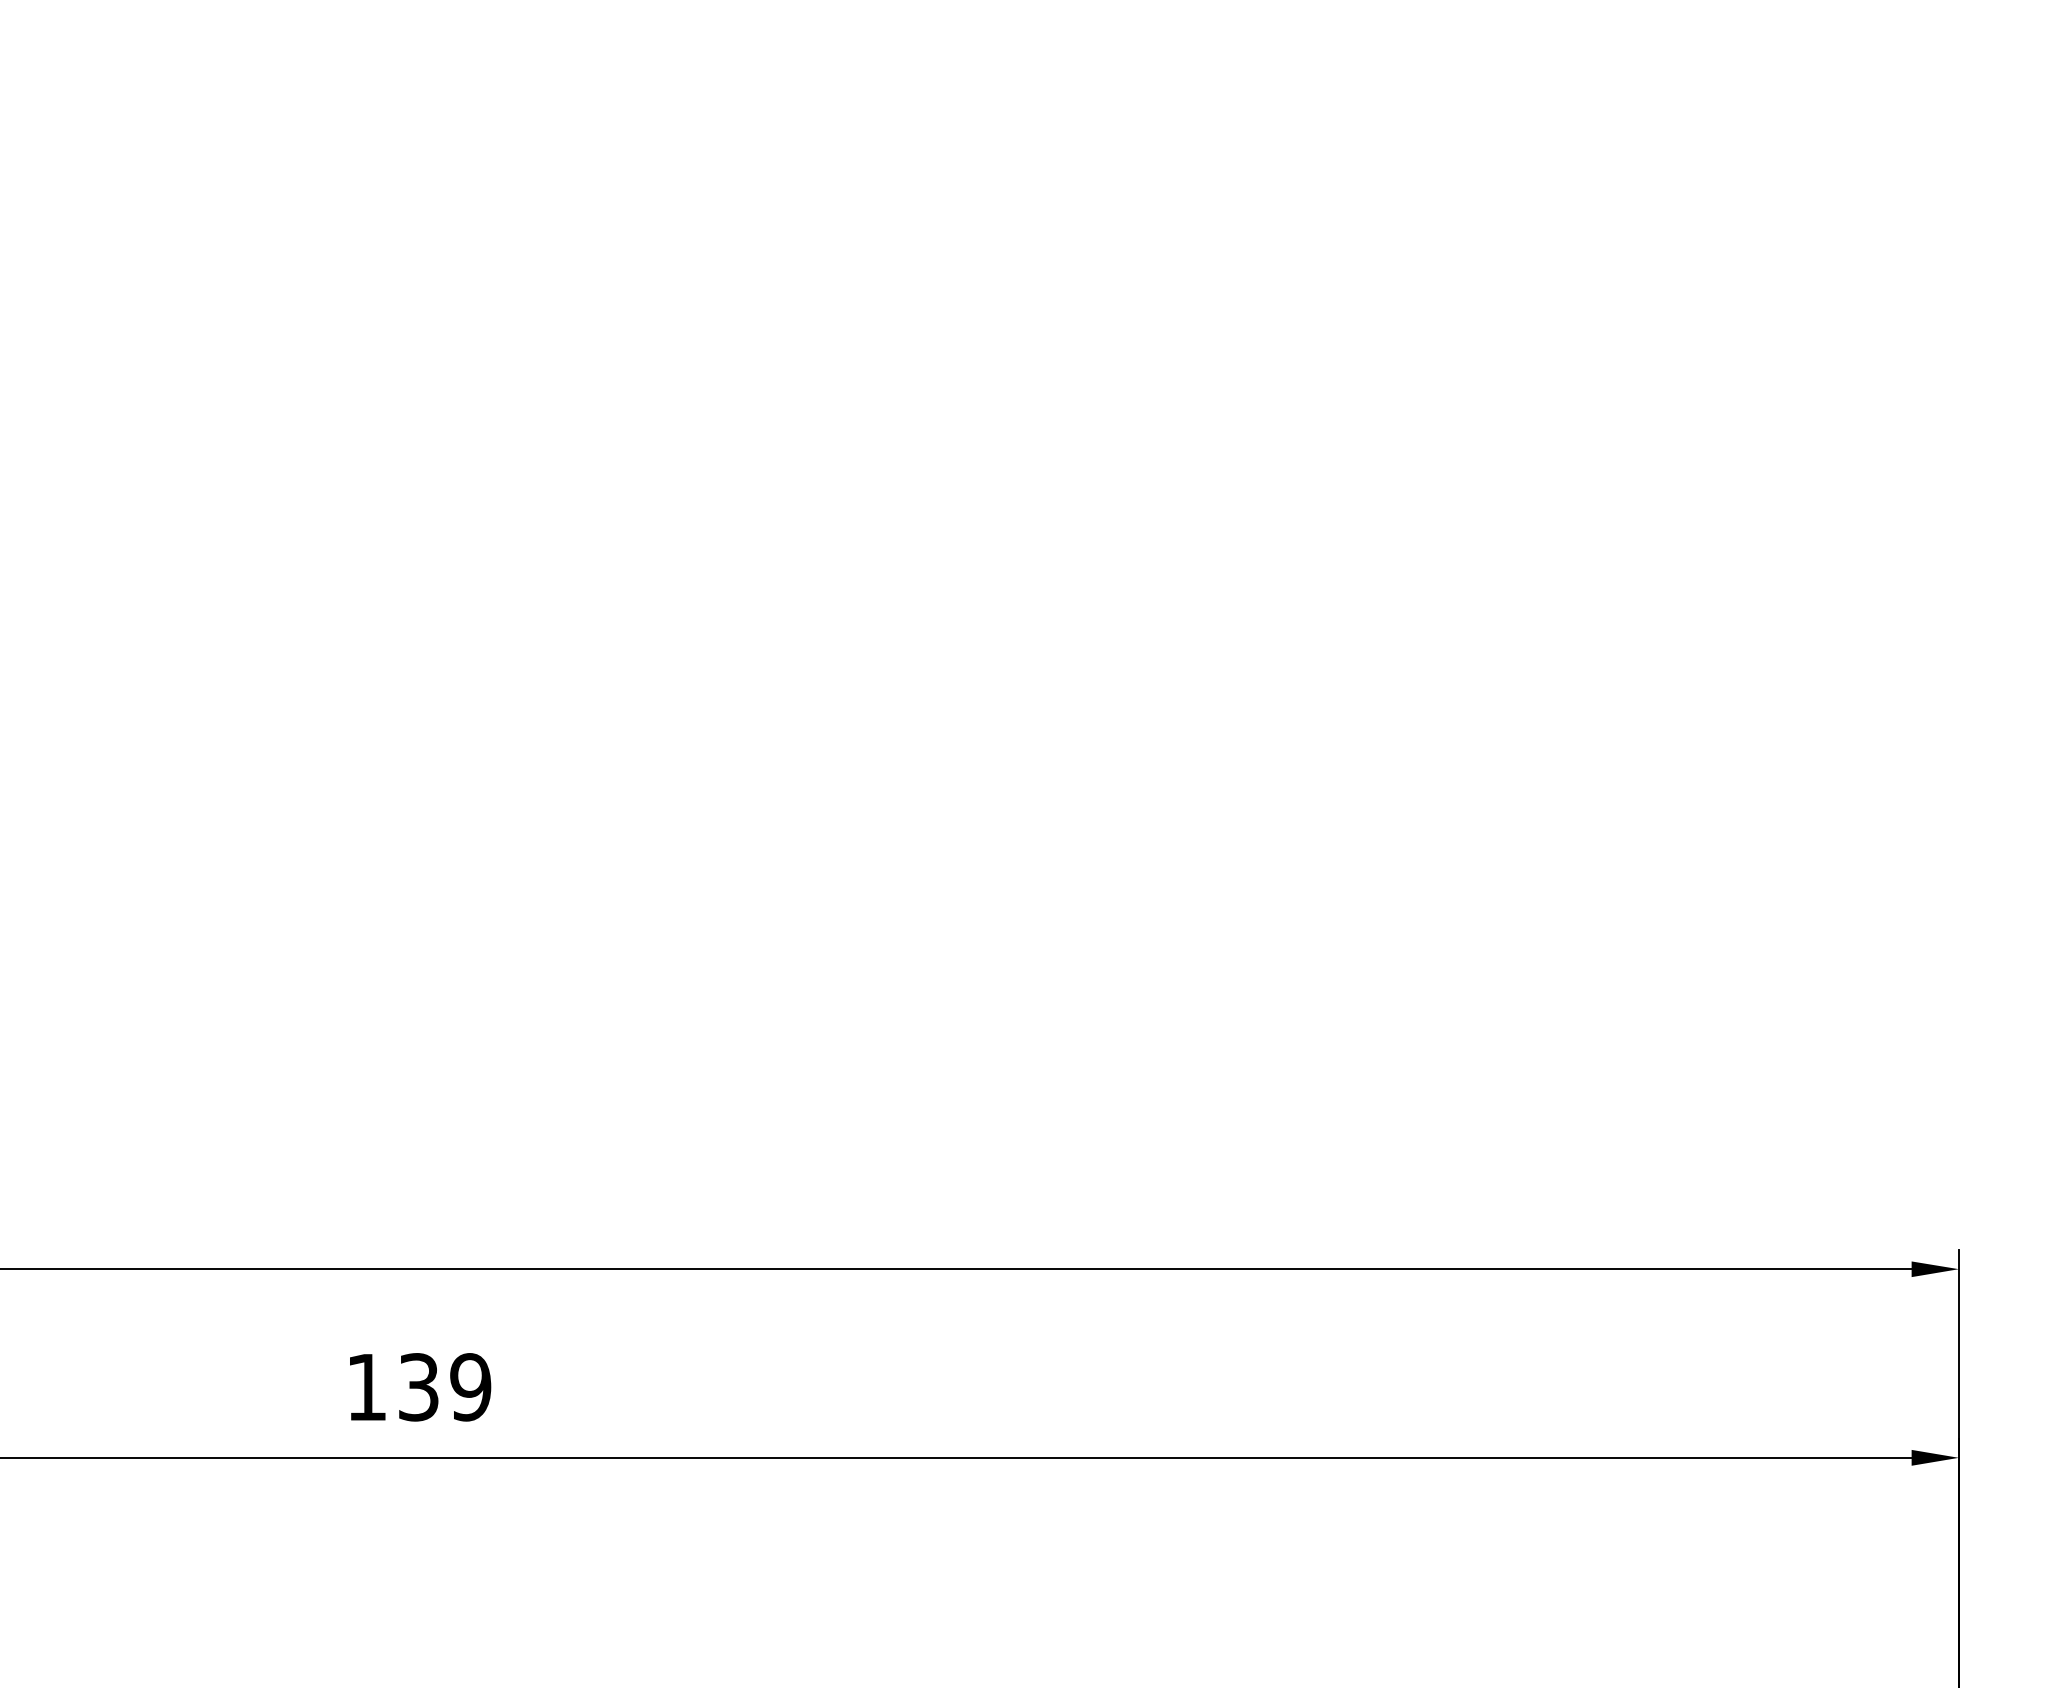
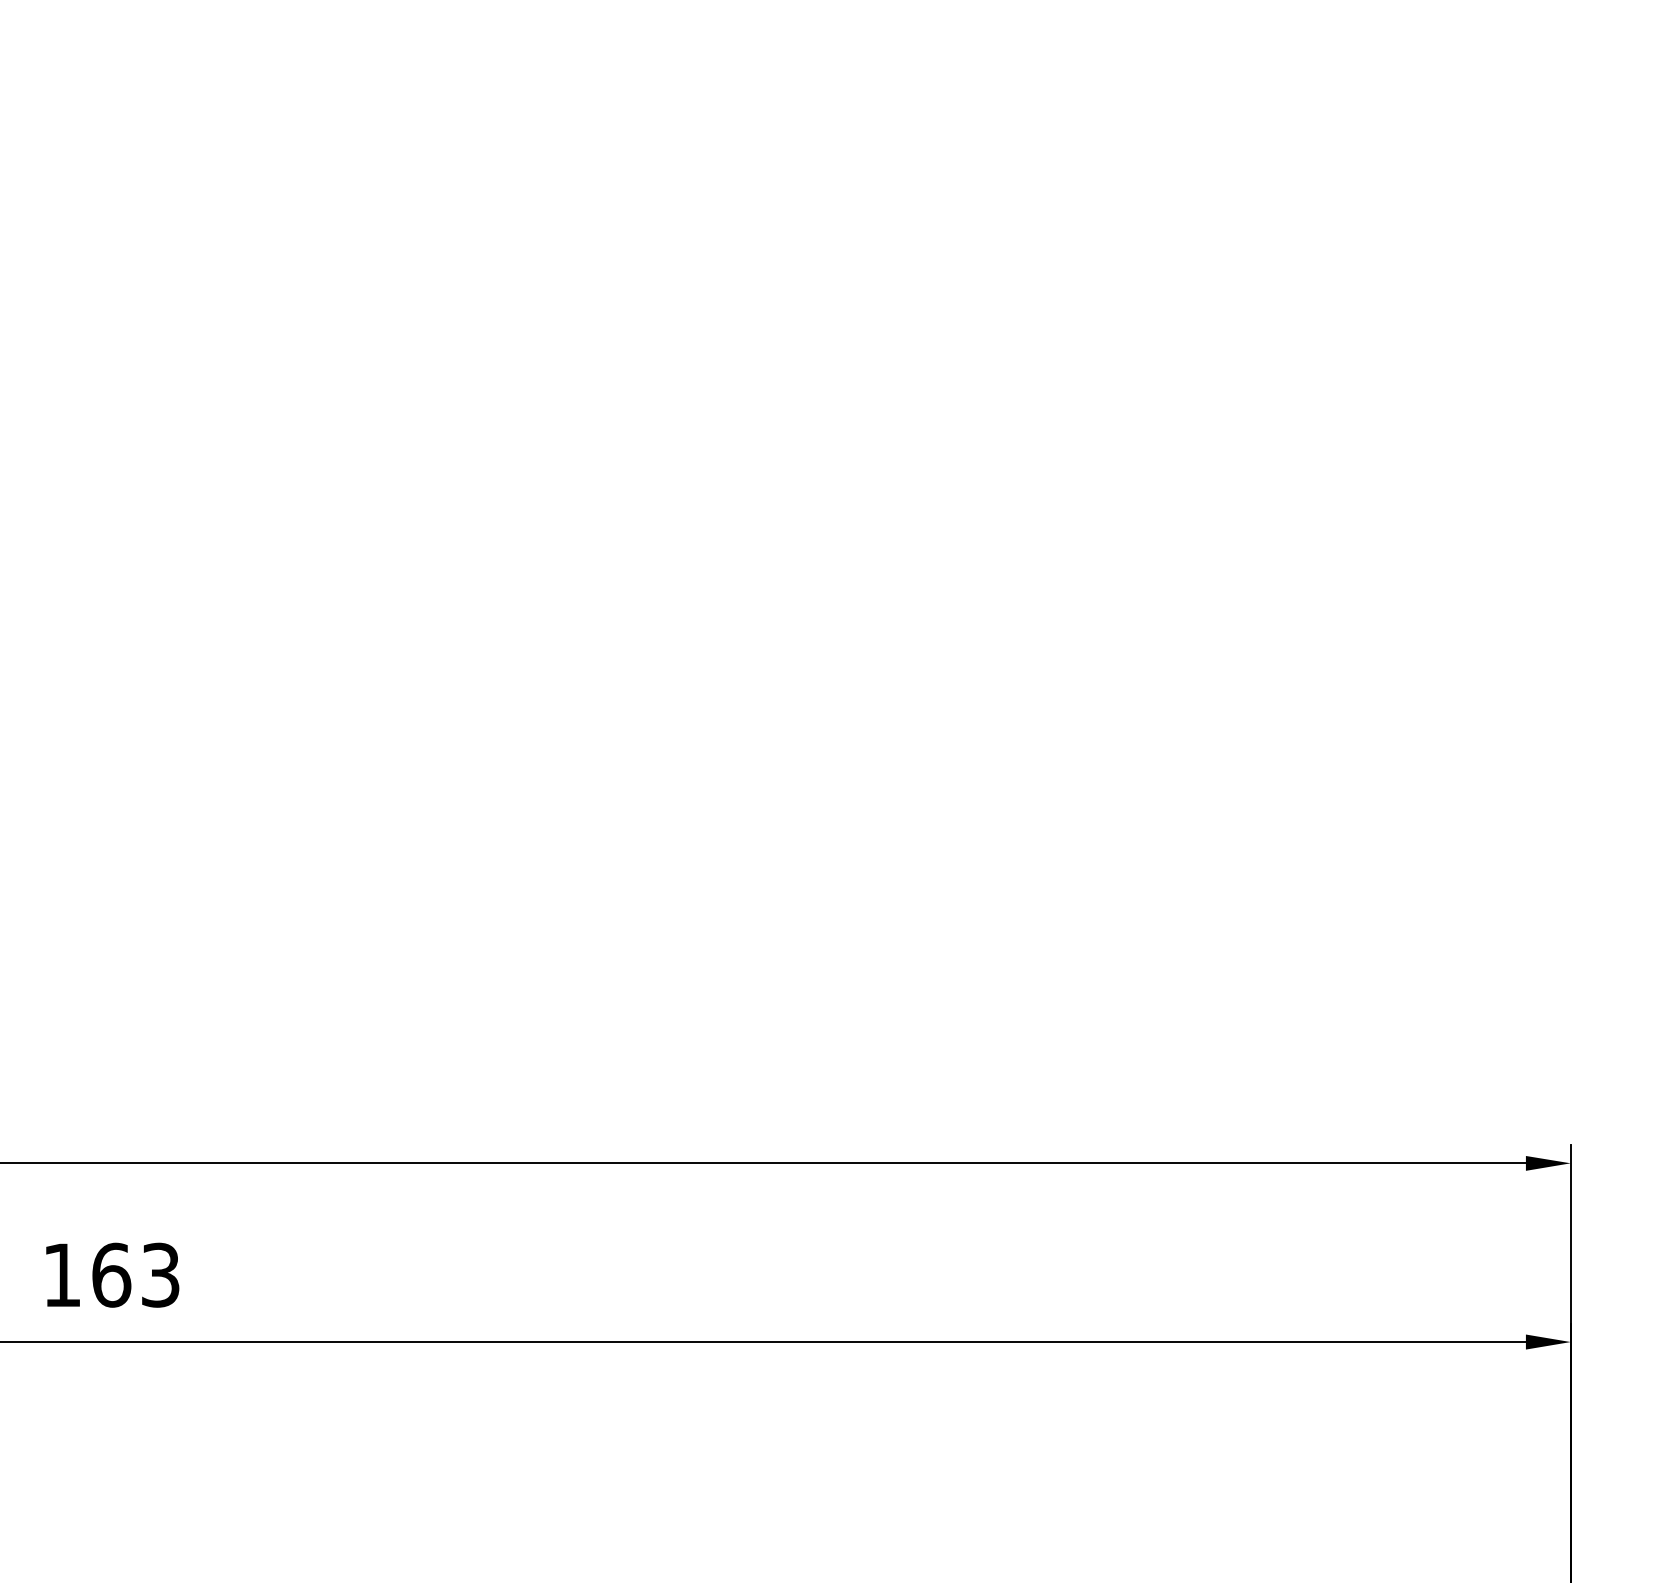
text: (444, 1387) -> (135, 1275), 139 -> 163

